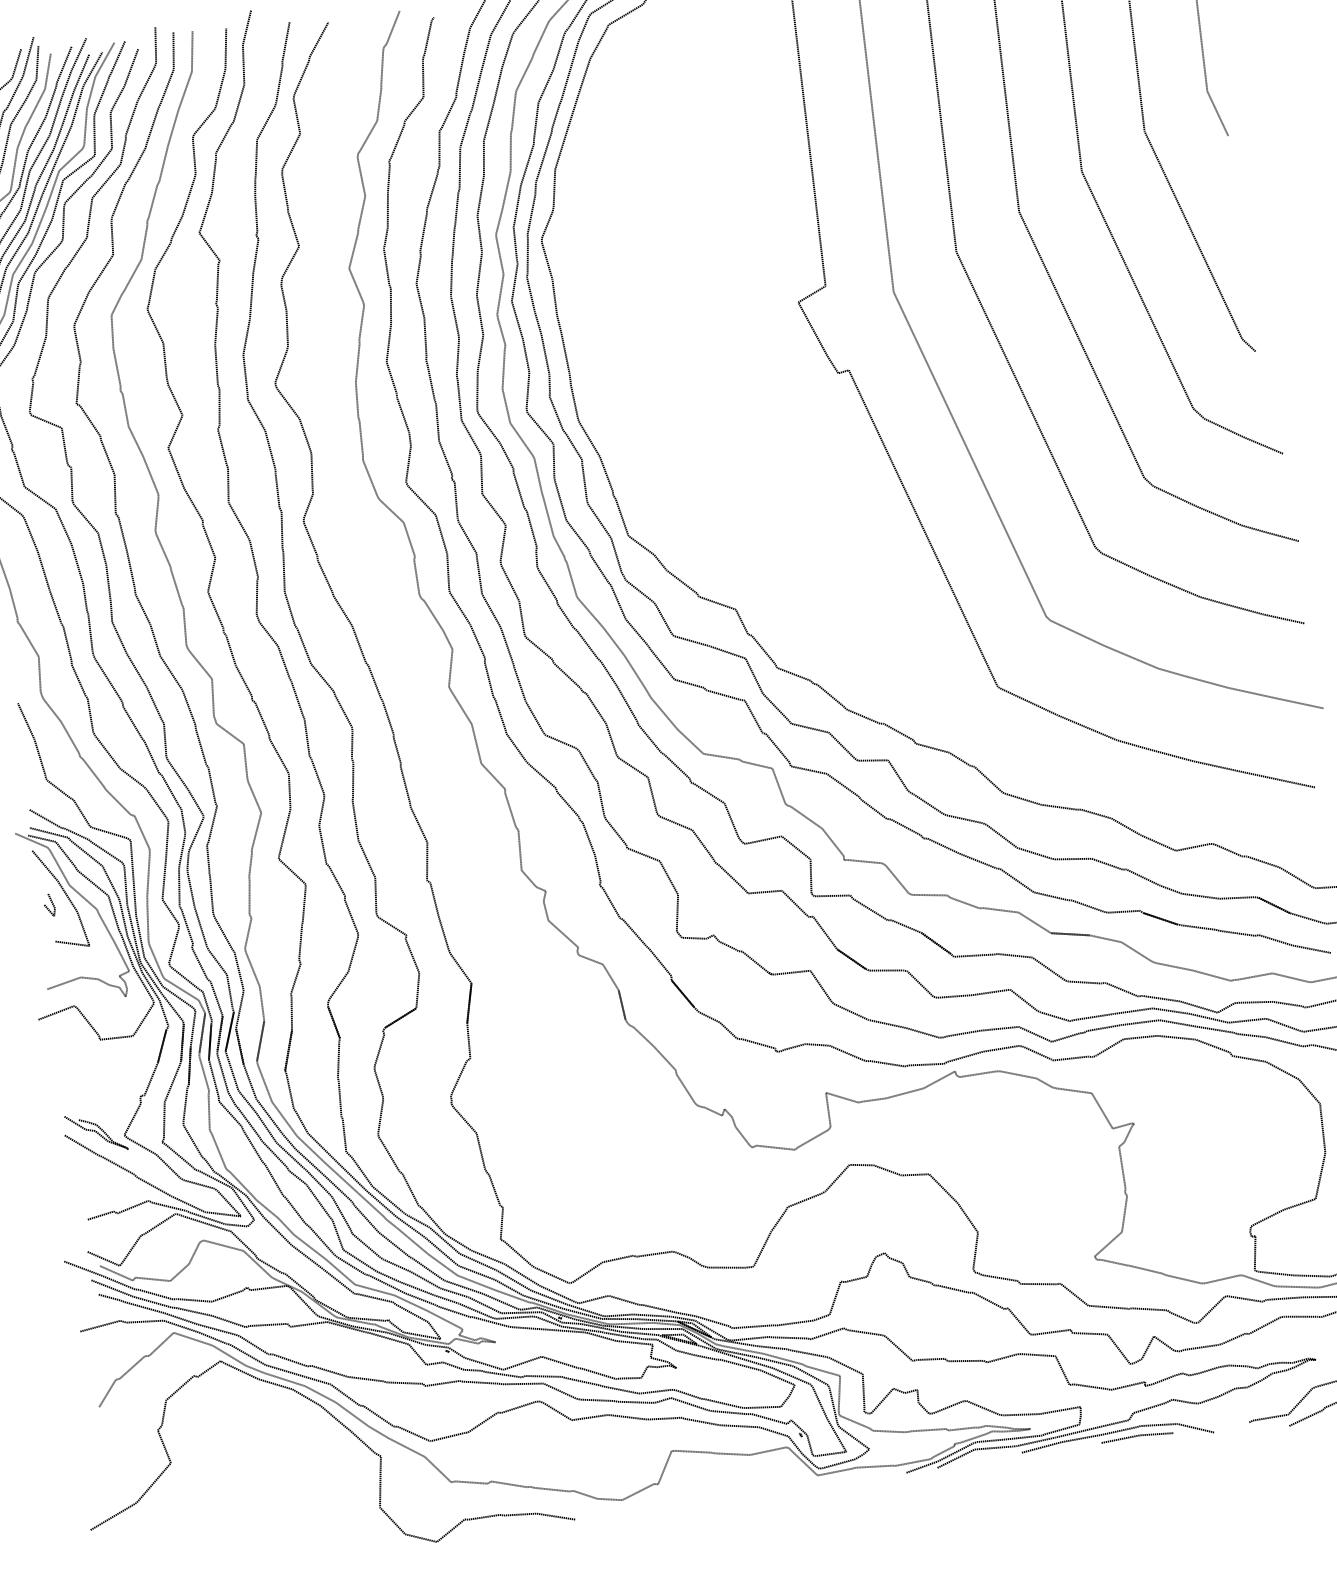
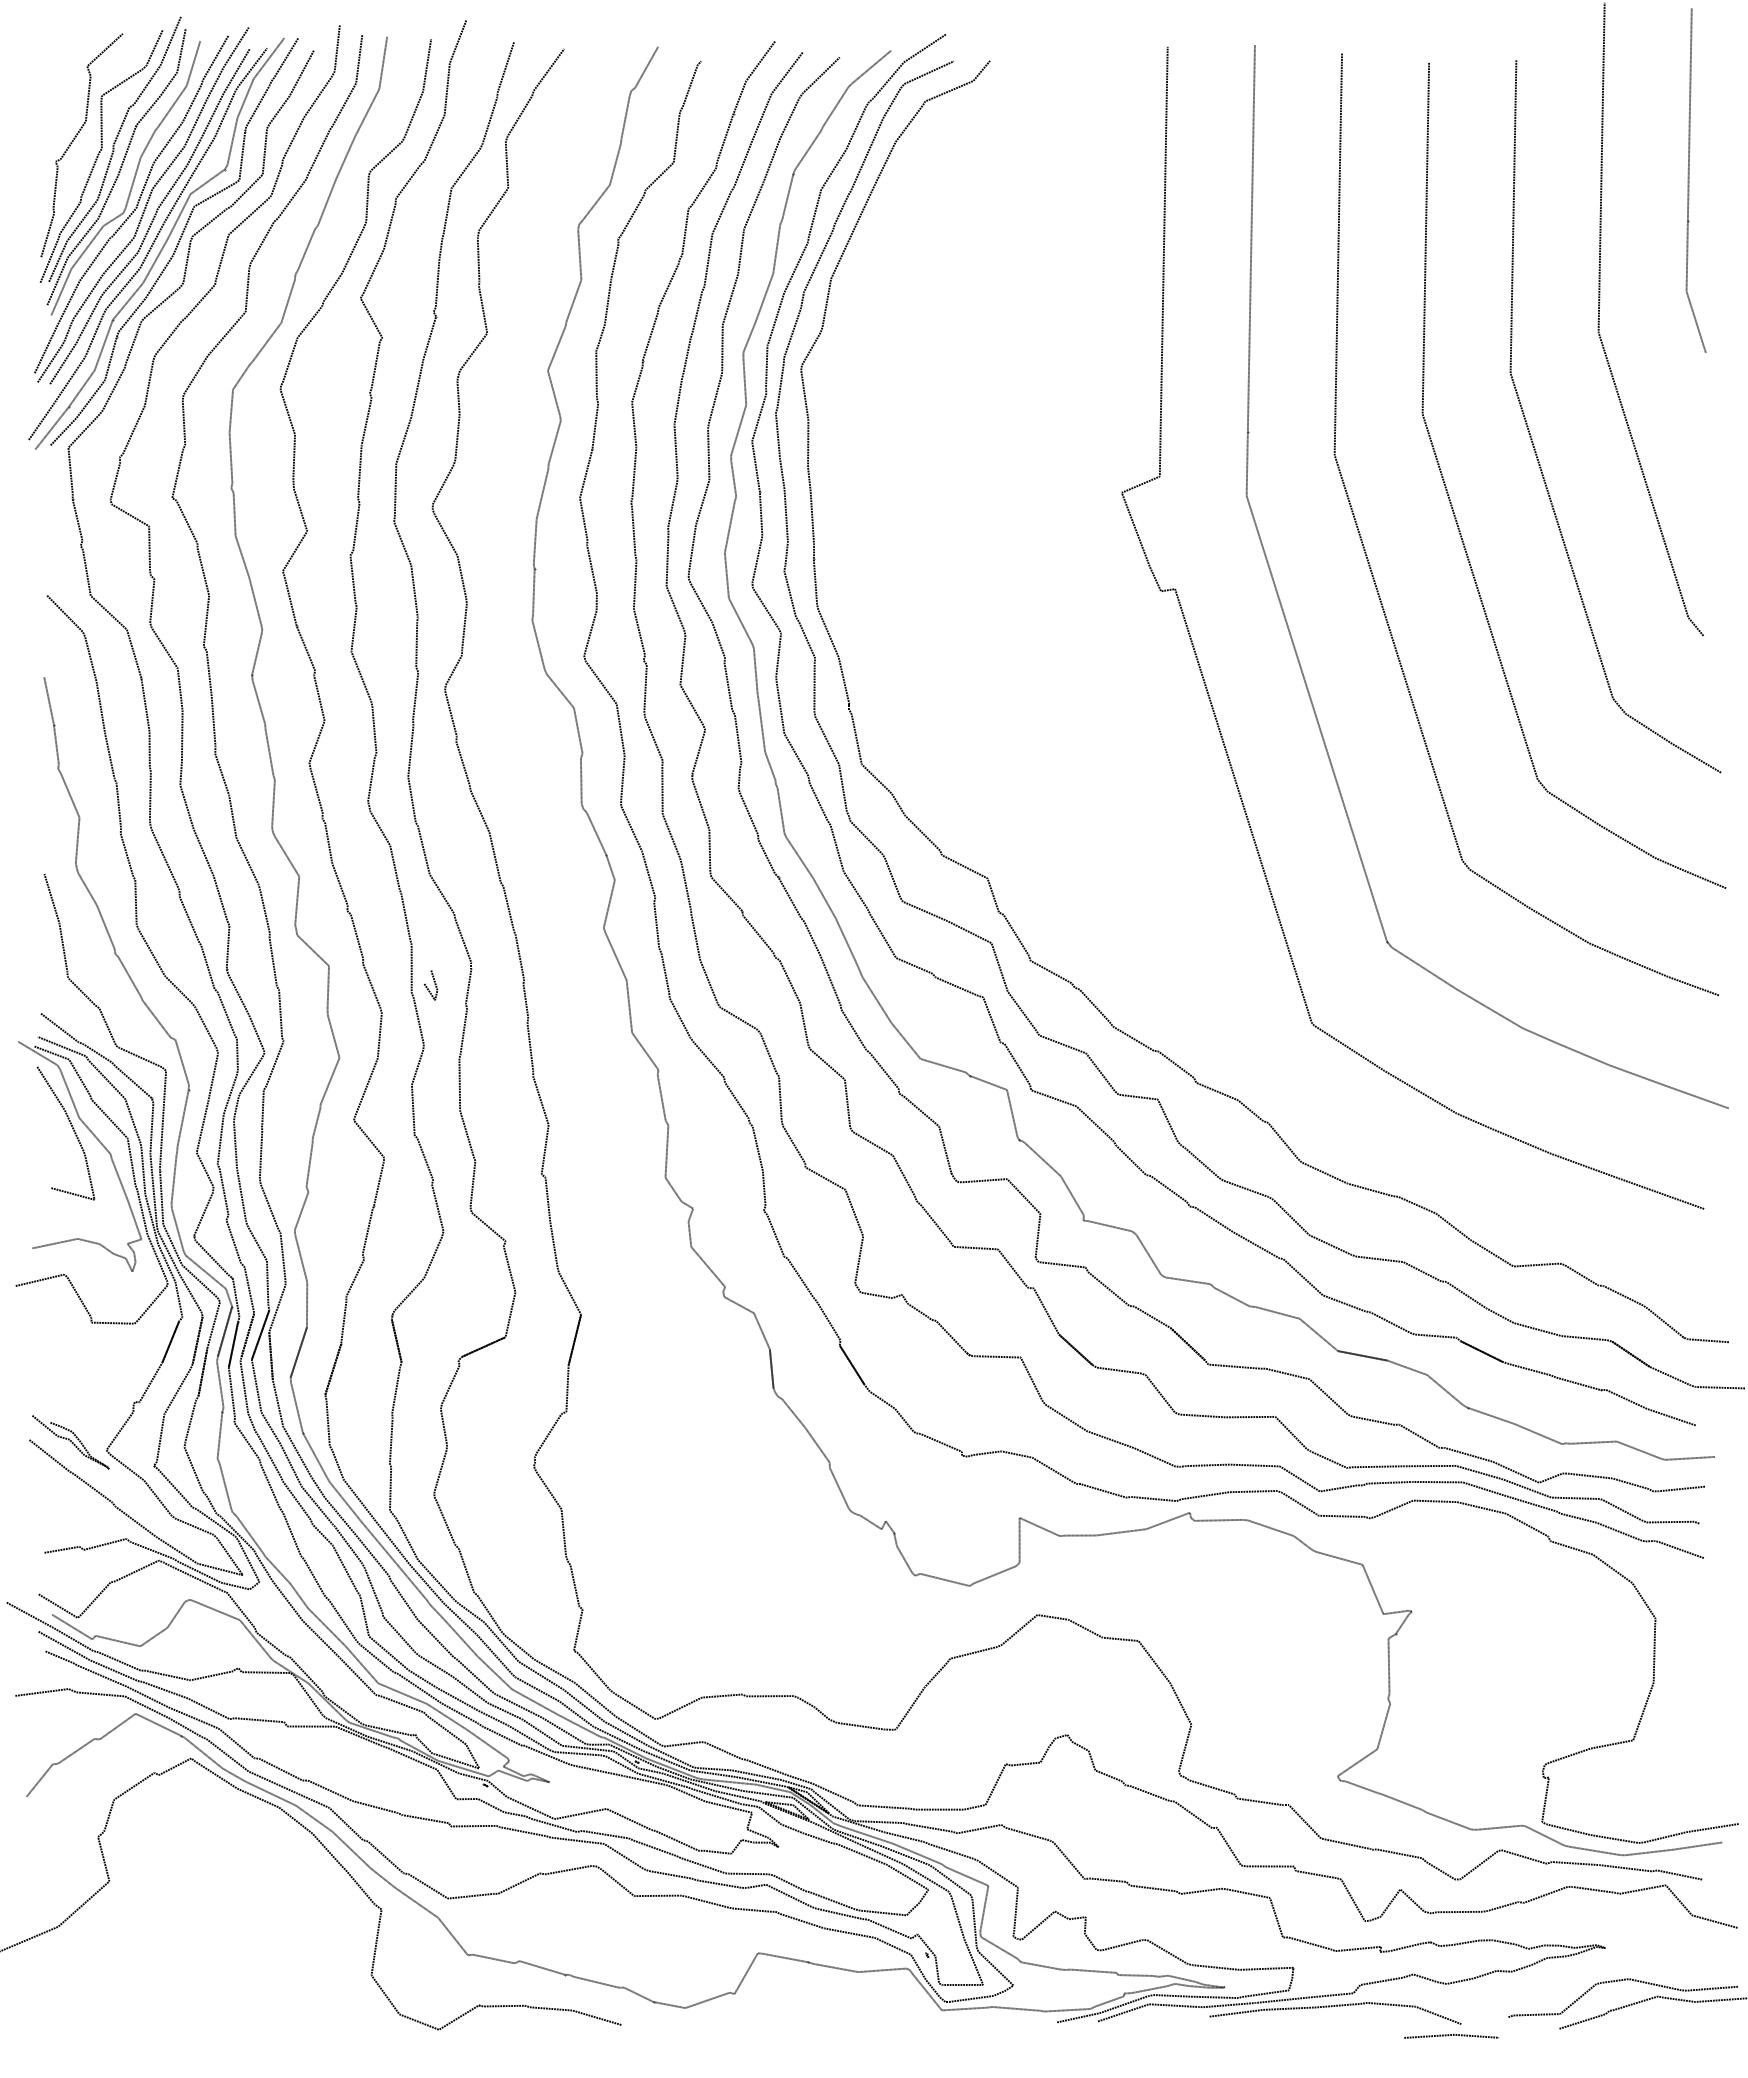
line: (46, 906) -> (427, 986), moved
line: (1137, 1436) -> (1451, 2035), moved

